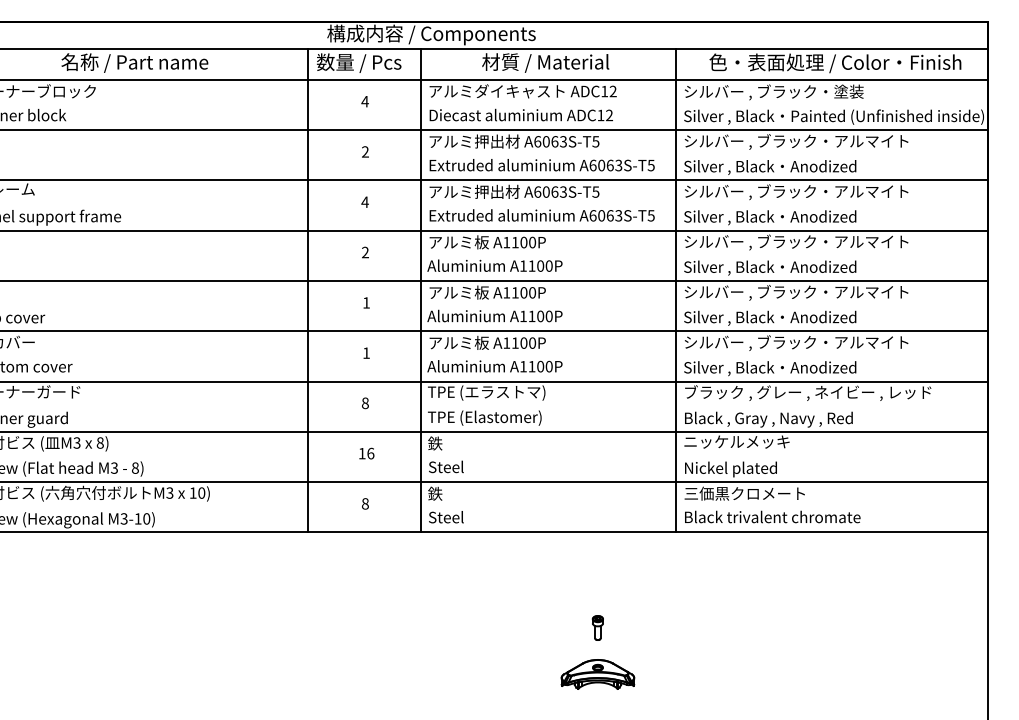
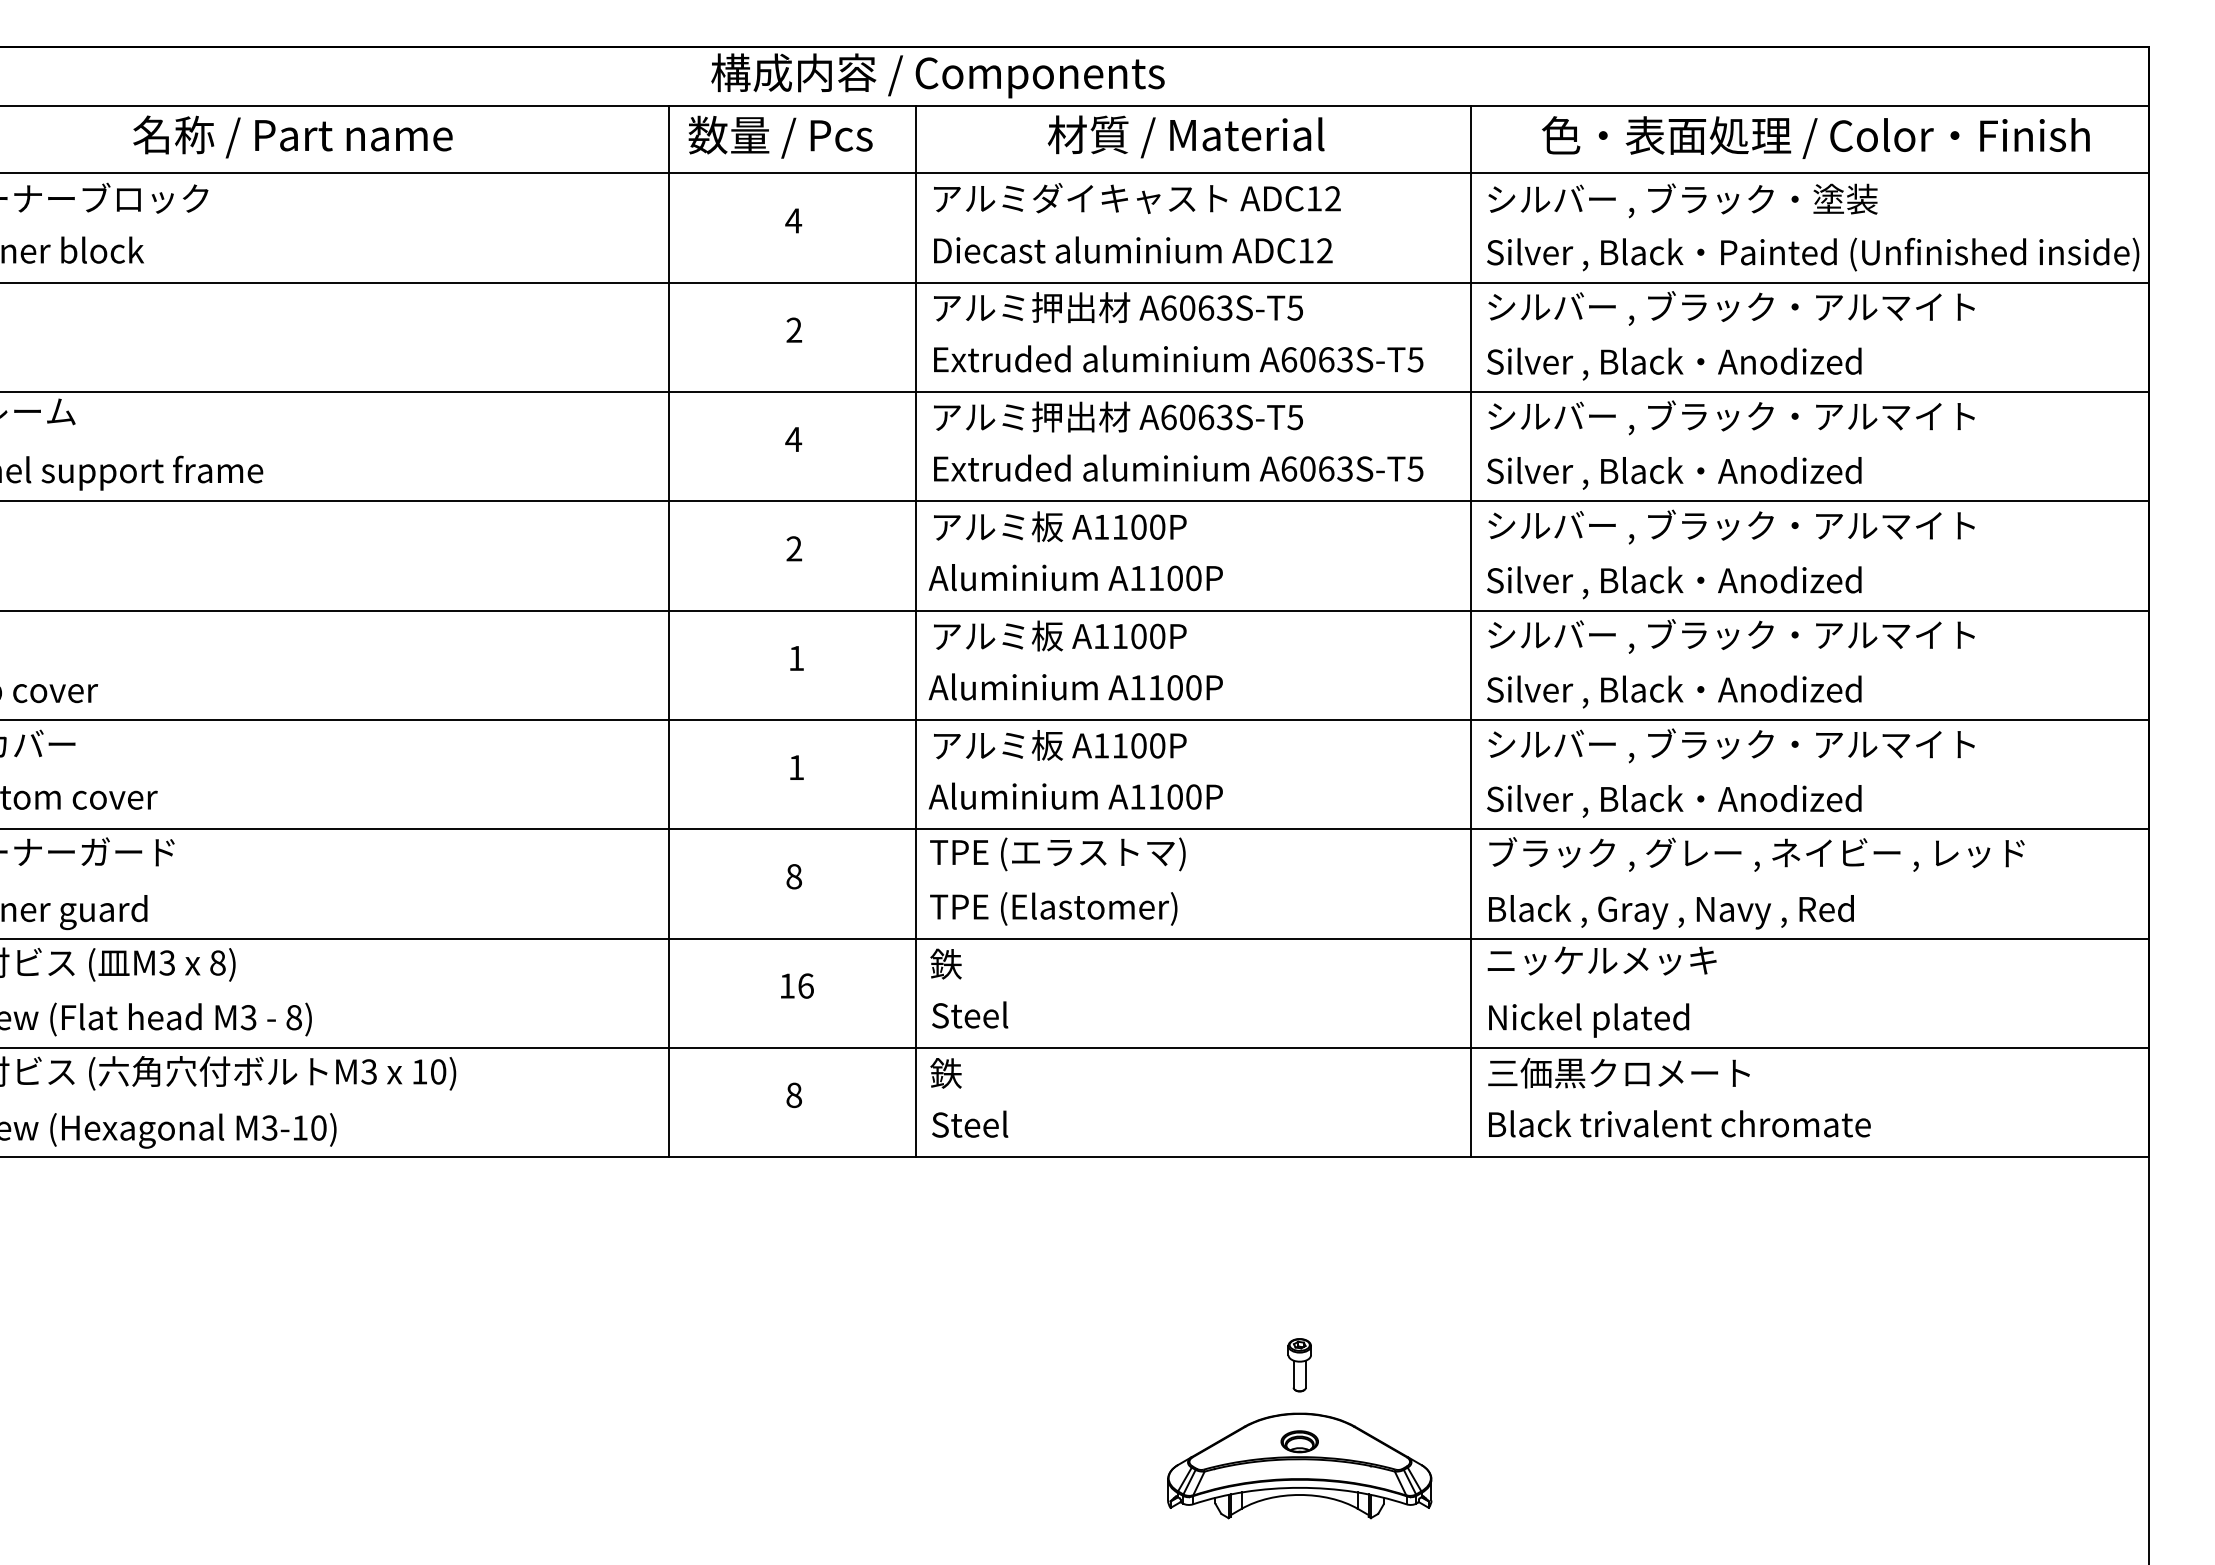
part: (597, 674) -> (1298, 1466), size x1.67

